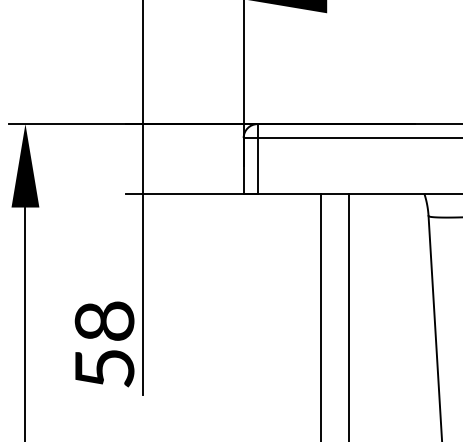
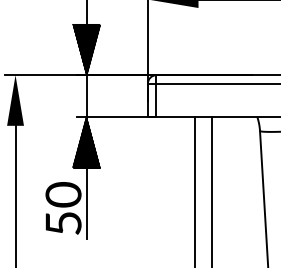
hatch: (142, 81) -> (86, 49), added
hatch: (142, 235) -> (86, 142), added
text: (106, 320) -> (64, 194), 58 -> 50

